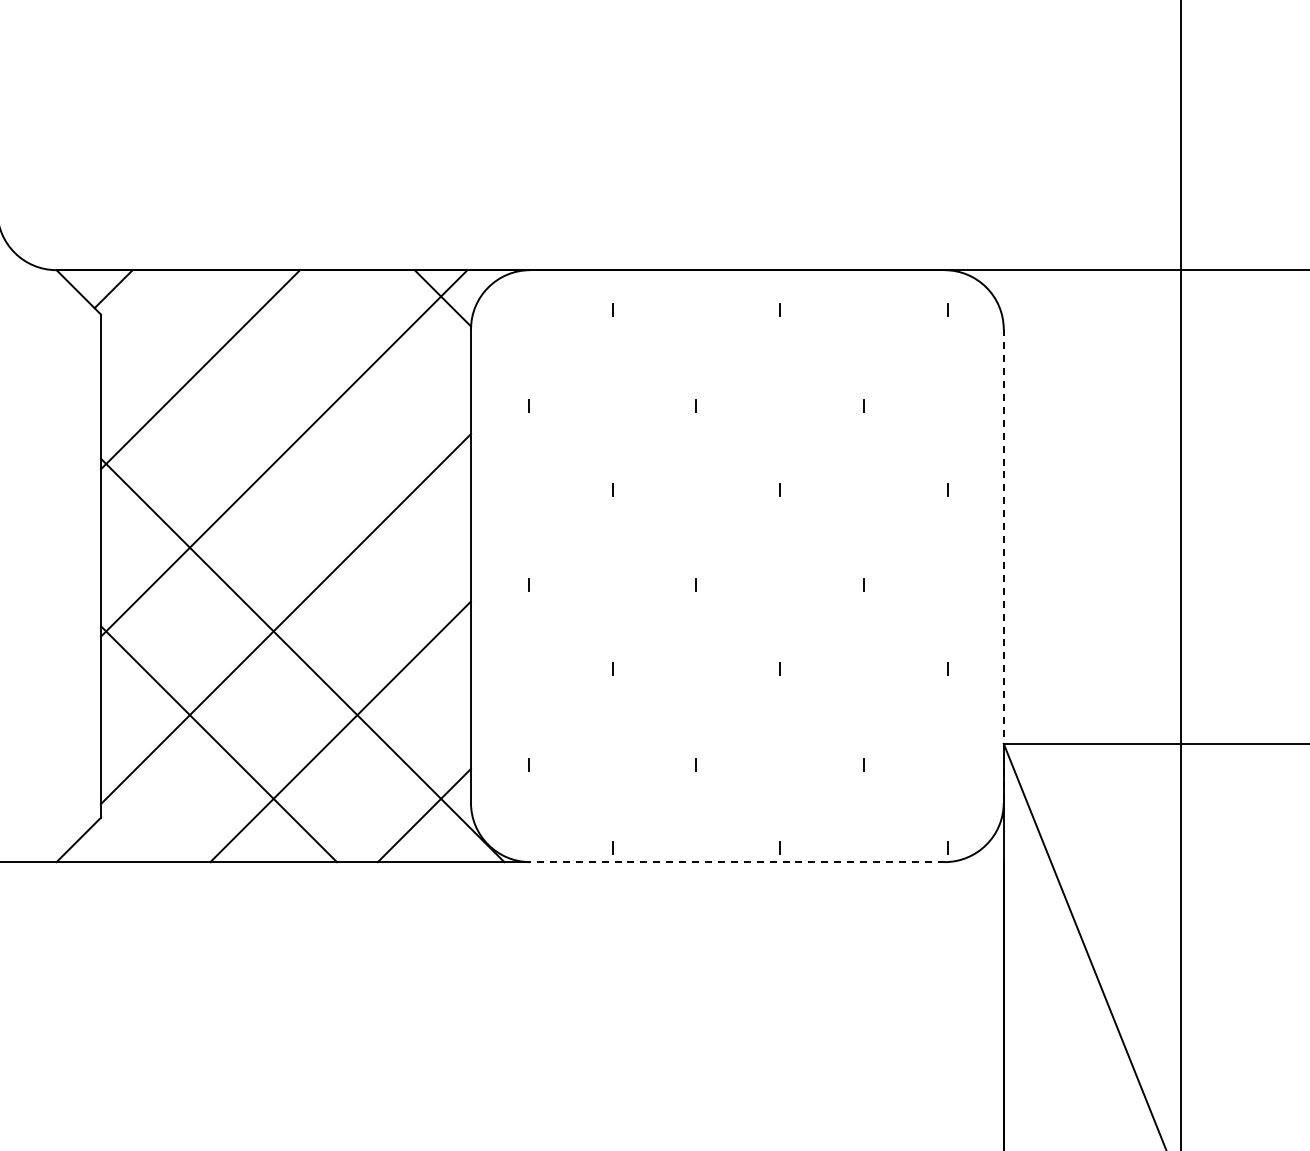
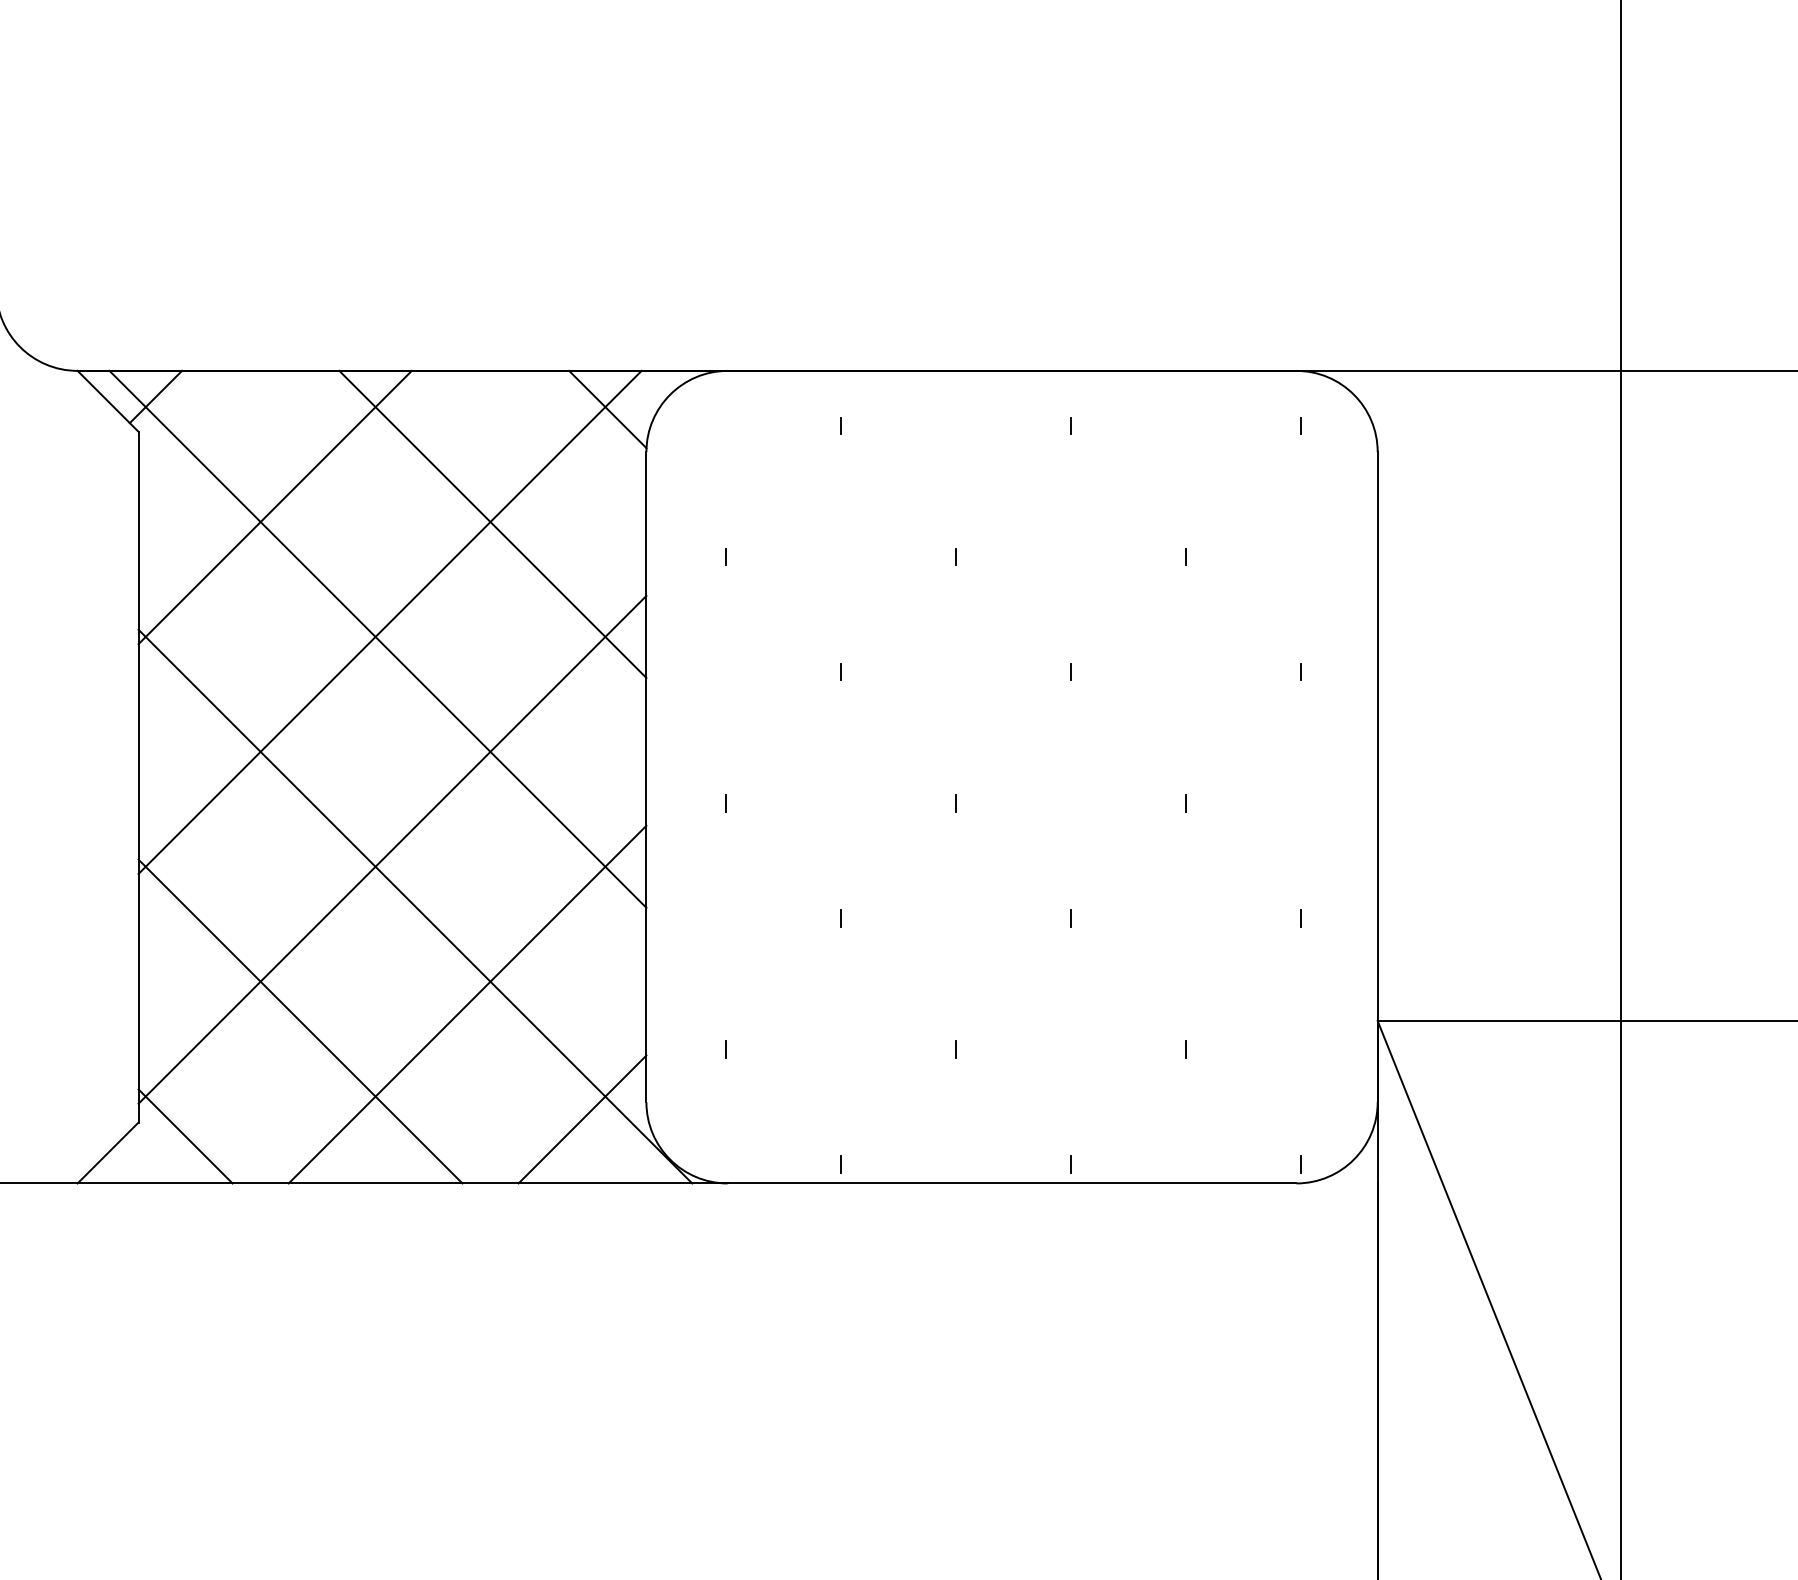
line: (358, 381) -> (492, 523), added
line: (274, 465) -> (376, 639), added
line: (1003, 566) -> (1377, 777), dashed -> solid
line: (135, 827) -> (185, 1135), added
line: (736, 862) -> (1010, 1183), dashed -> solid

